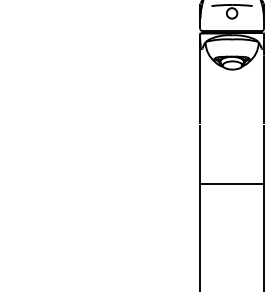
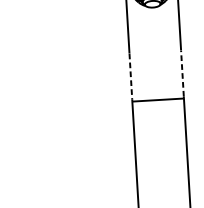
line: (264, 152) -> (182, 73), solid -> dashed
line: (200, 153) -> (131, 76), solid -> dashed

